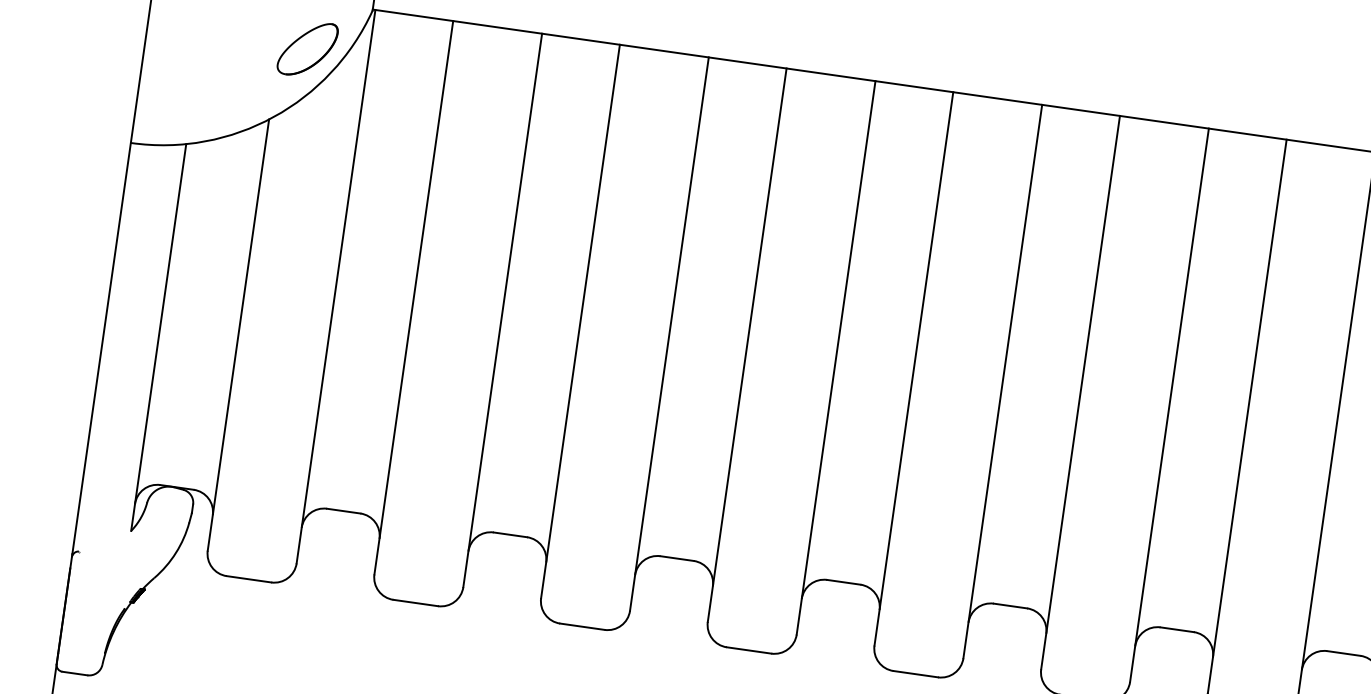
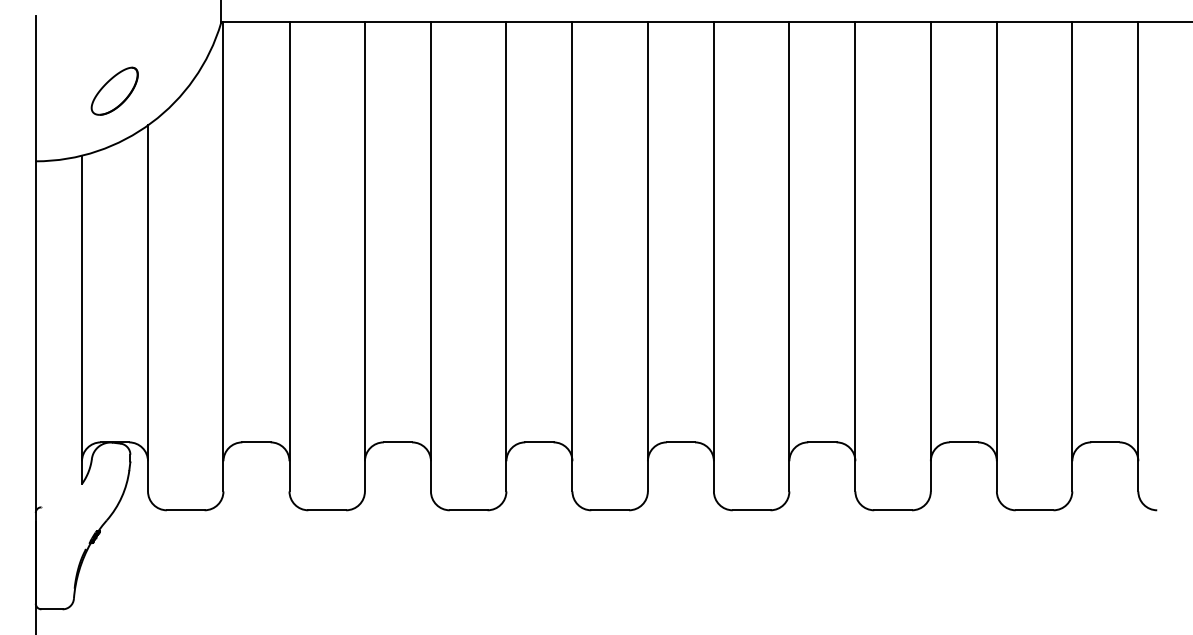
part: (307, 48) -> (114, 90), moved

